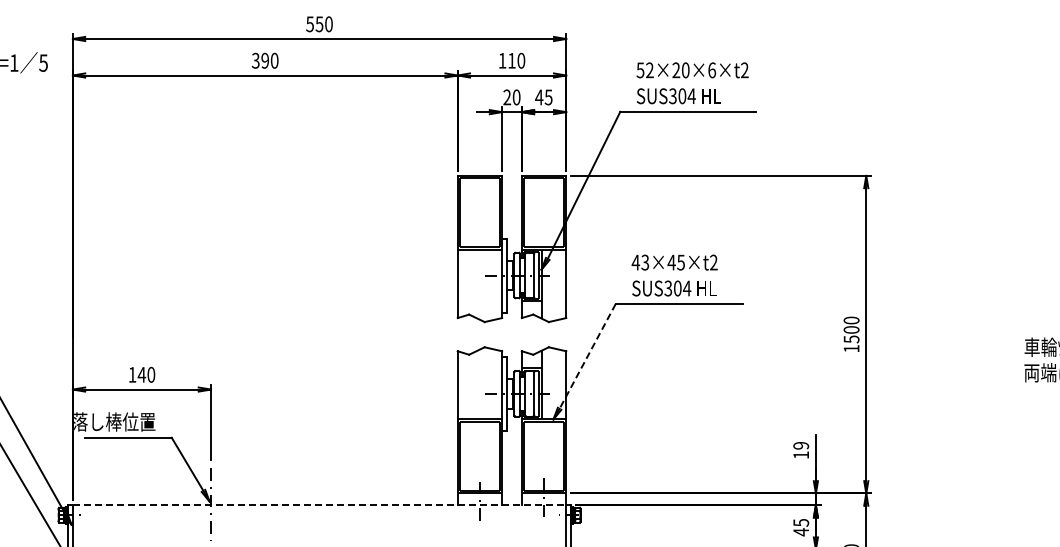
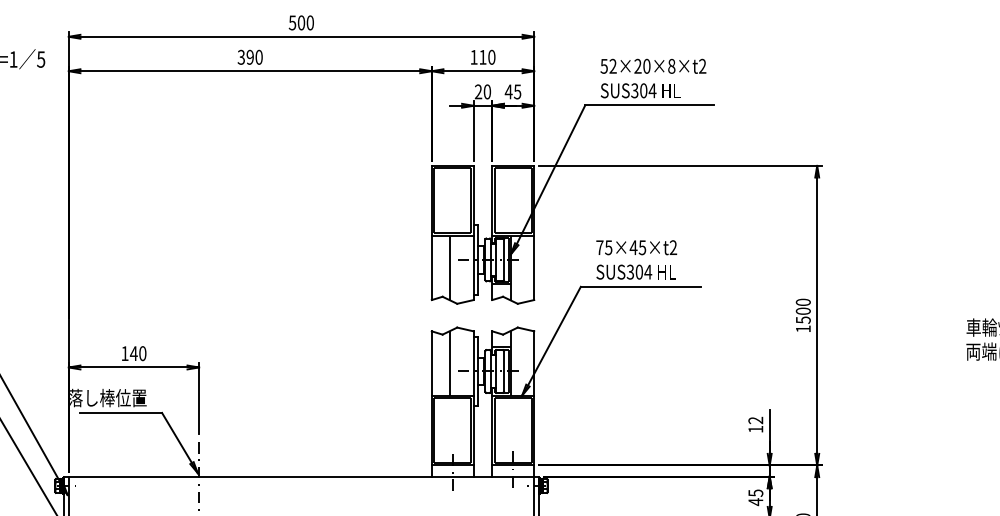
text: (319, 24) -> (301, 23), 550 -> 500
text: (712, 70) -> (672, 66), 52×20×6×t2 -> 52×20×8×t2
text: (640, 262) -> (604, 247), 43×45×t2 -> 75×45×t2
line: (477, 283) -> (450, 267), added
line: (587, 356) -> (554, 336), dashed -> solid
line: (477, 384) -> (450, 362), added
text: (801, 445) -> (756, 420), 19 -> 12
line: (319, 505) -> (301, 476), dashed -> solid

